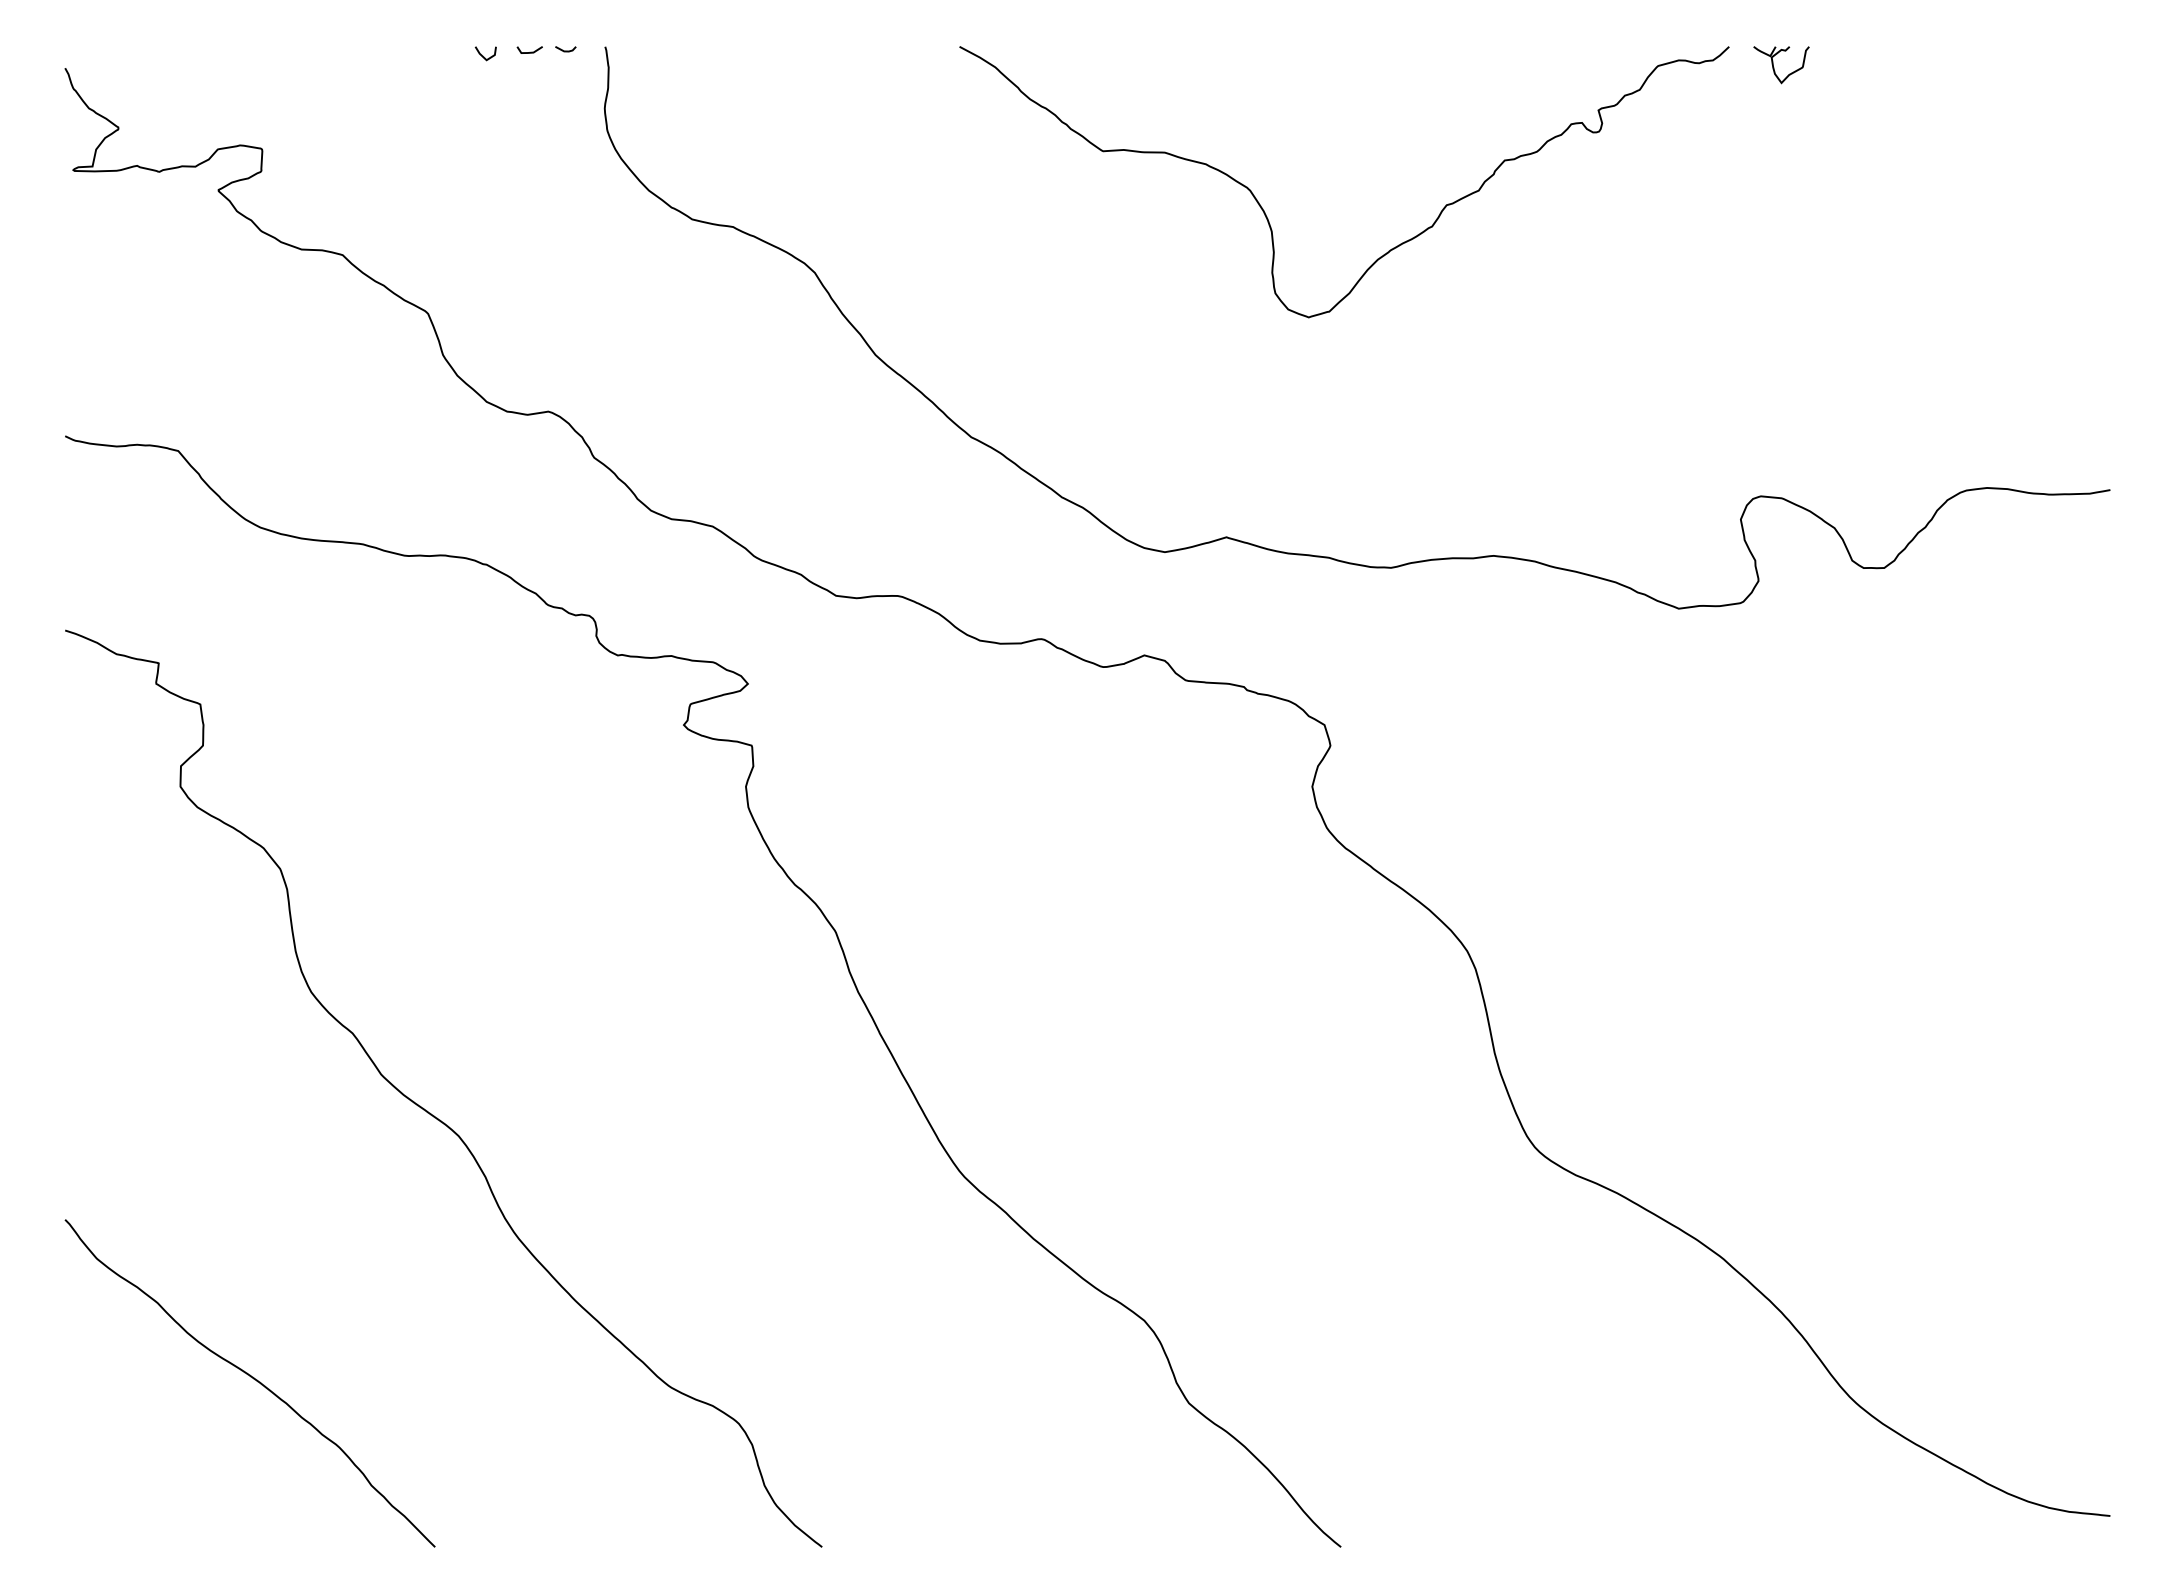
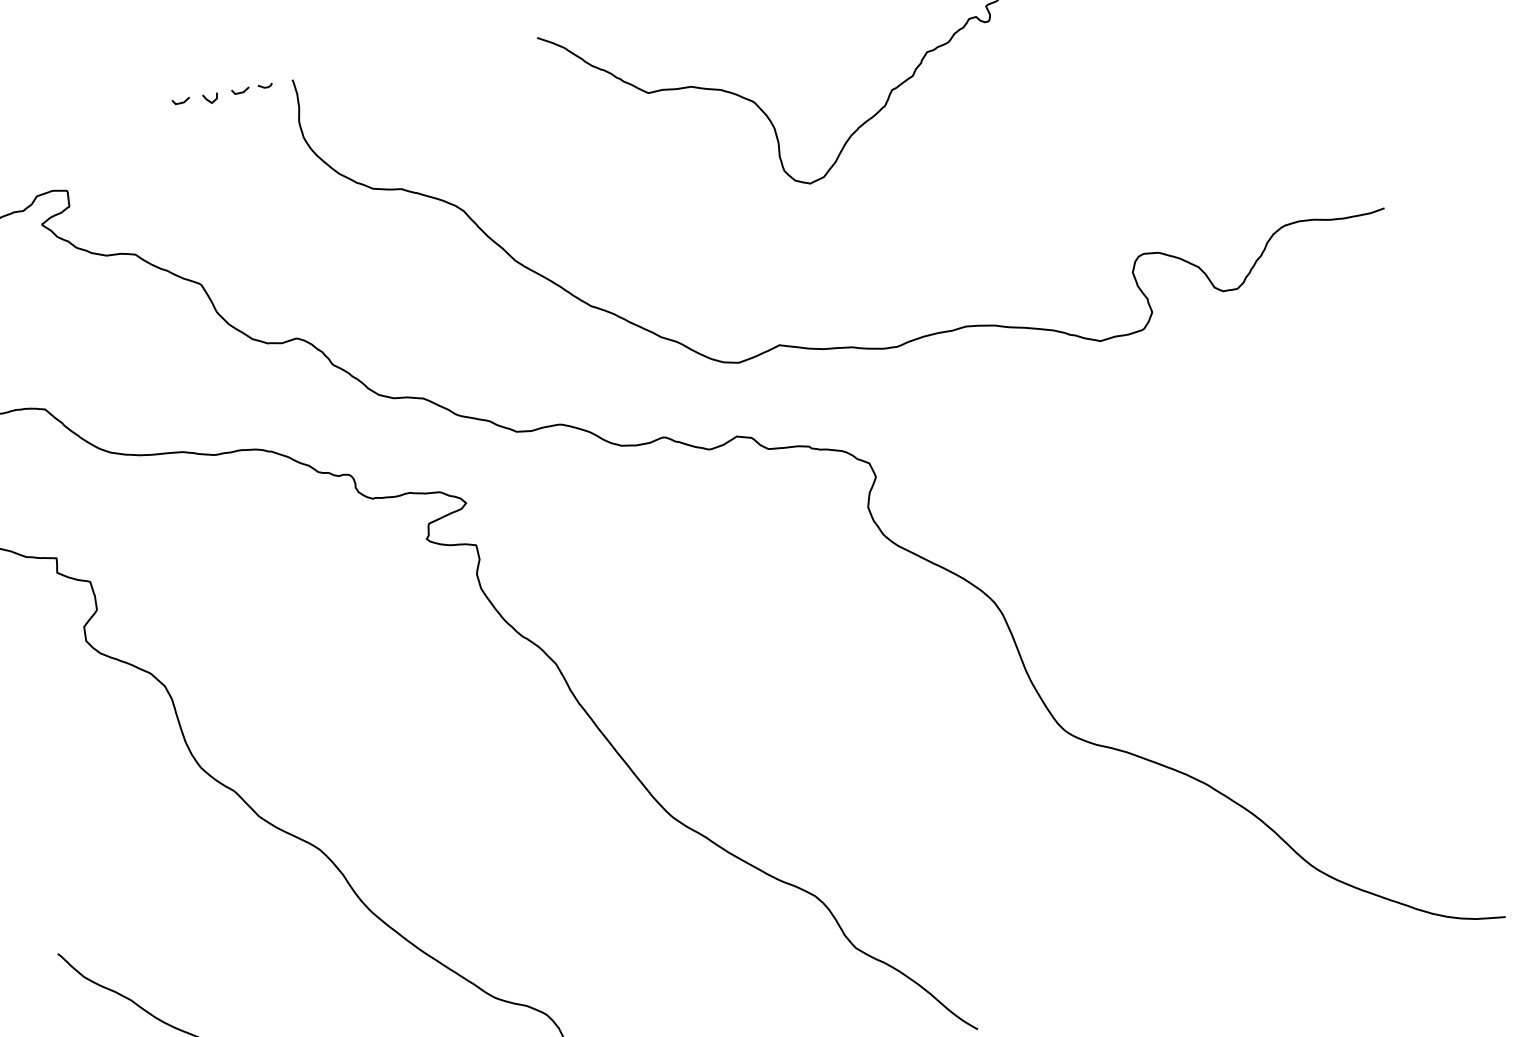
line: (444, 51) -> (181, 101), added

